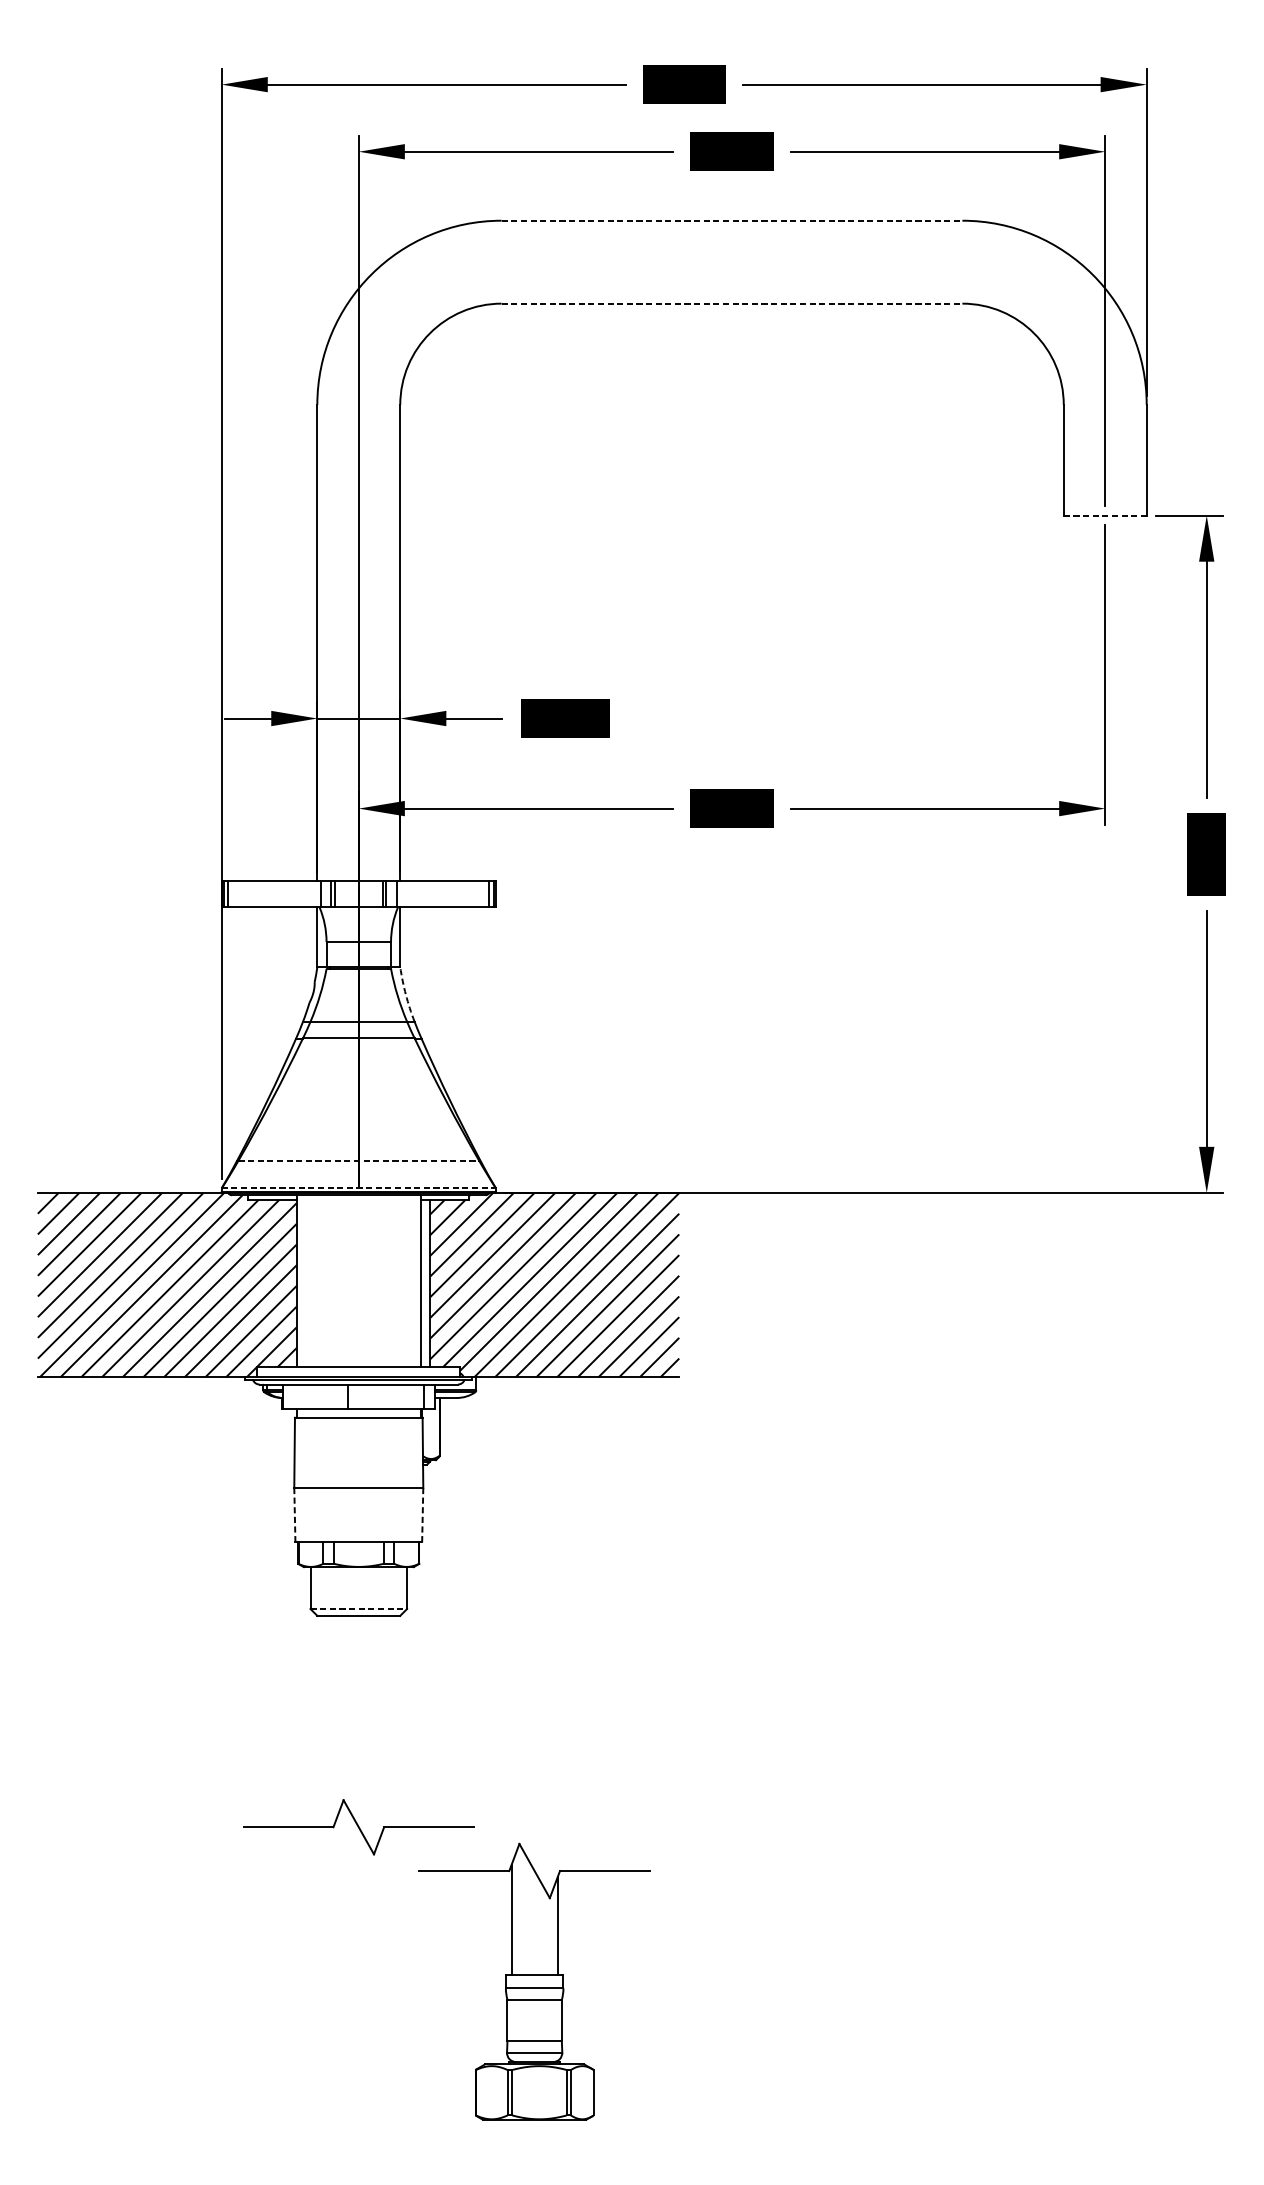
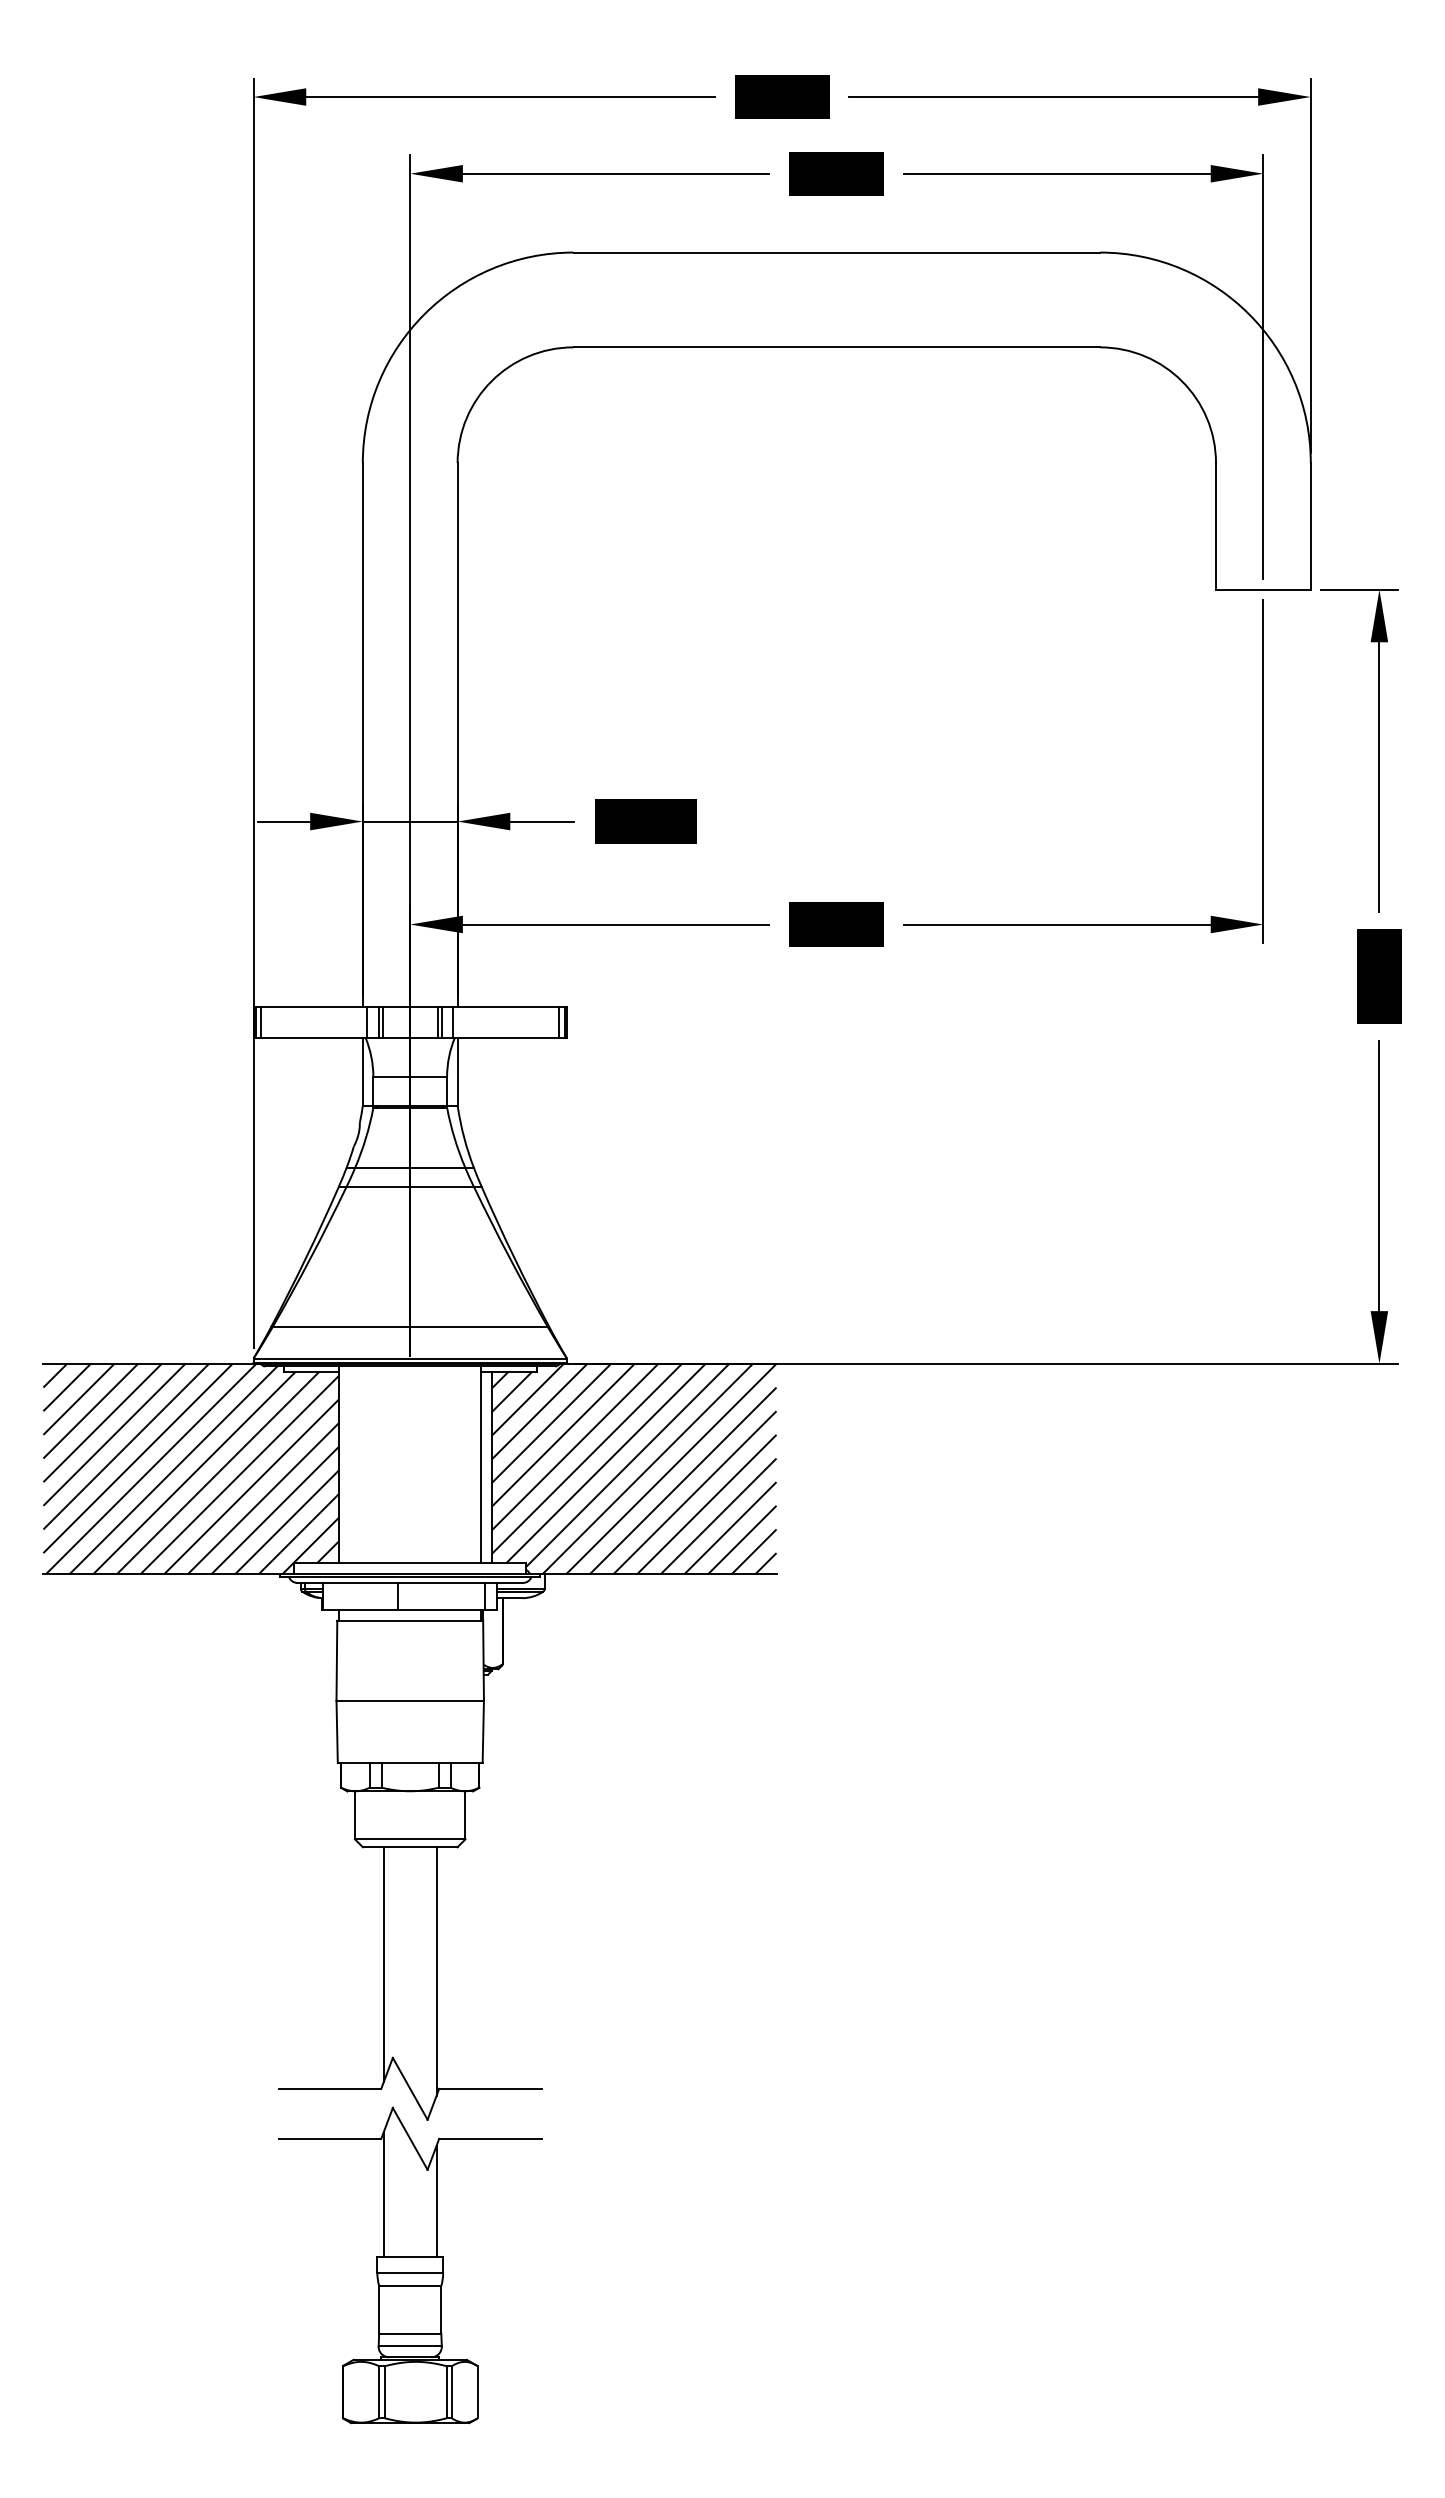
line: (732, 220) -> (837, 252), dashed -> solid
line: (732, 303) -> (837, 347), dashed -> solid
line: (1105, 515) -> (1263, 589), dashed -> solid
arc: (406, 994) -> (464, 1137), dashed -> solid
line: (359, 1160) -> (410, 1326), dashed -> solid
line: (359, 1188) -> (410, 1358), dashed -> solid
line: (295, 1514) -> (337, 1731), dashed -> solid
line: (422, 1514) -> (483, 1731), dashed -> solid
line: (359, 1609) -> (410, 1839), dashed -> solid
line: (335, 1718) -> (383, 1964), added
line: (381, 1724) -> (436, 1971), added
part: (534, 1981) -> (410, 2265), moved

